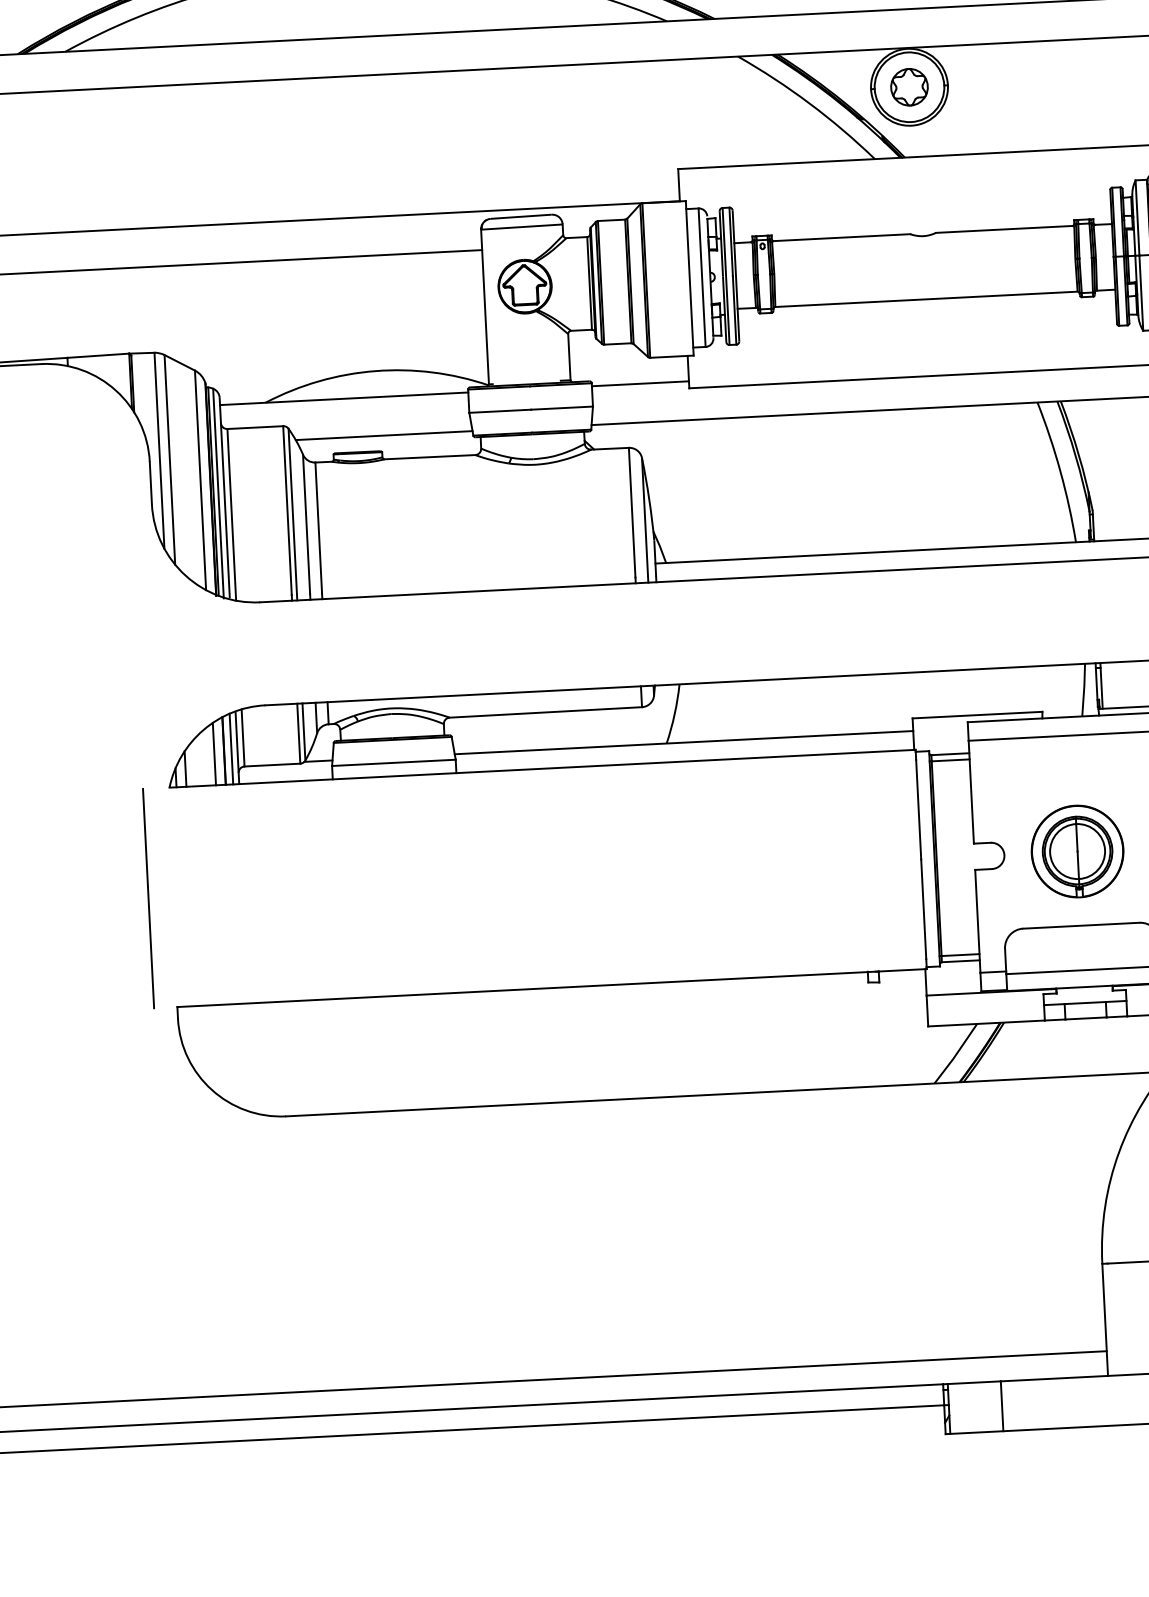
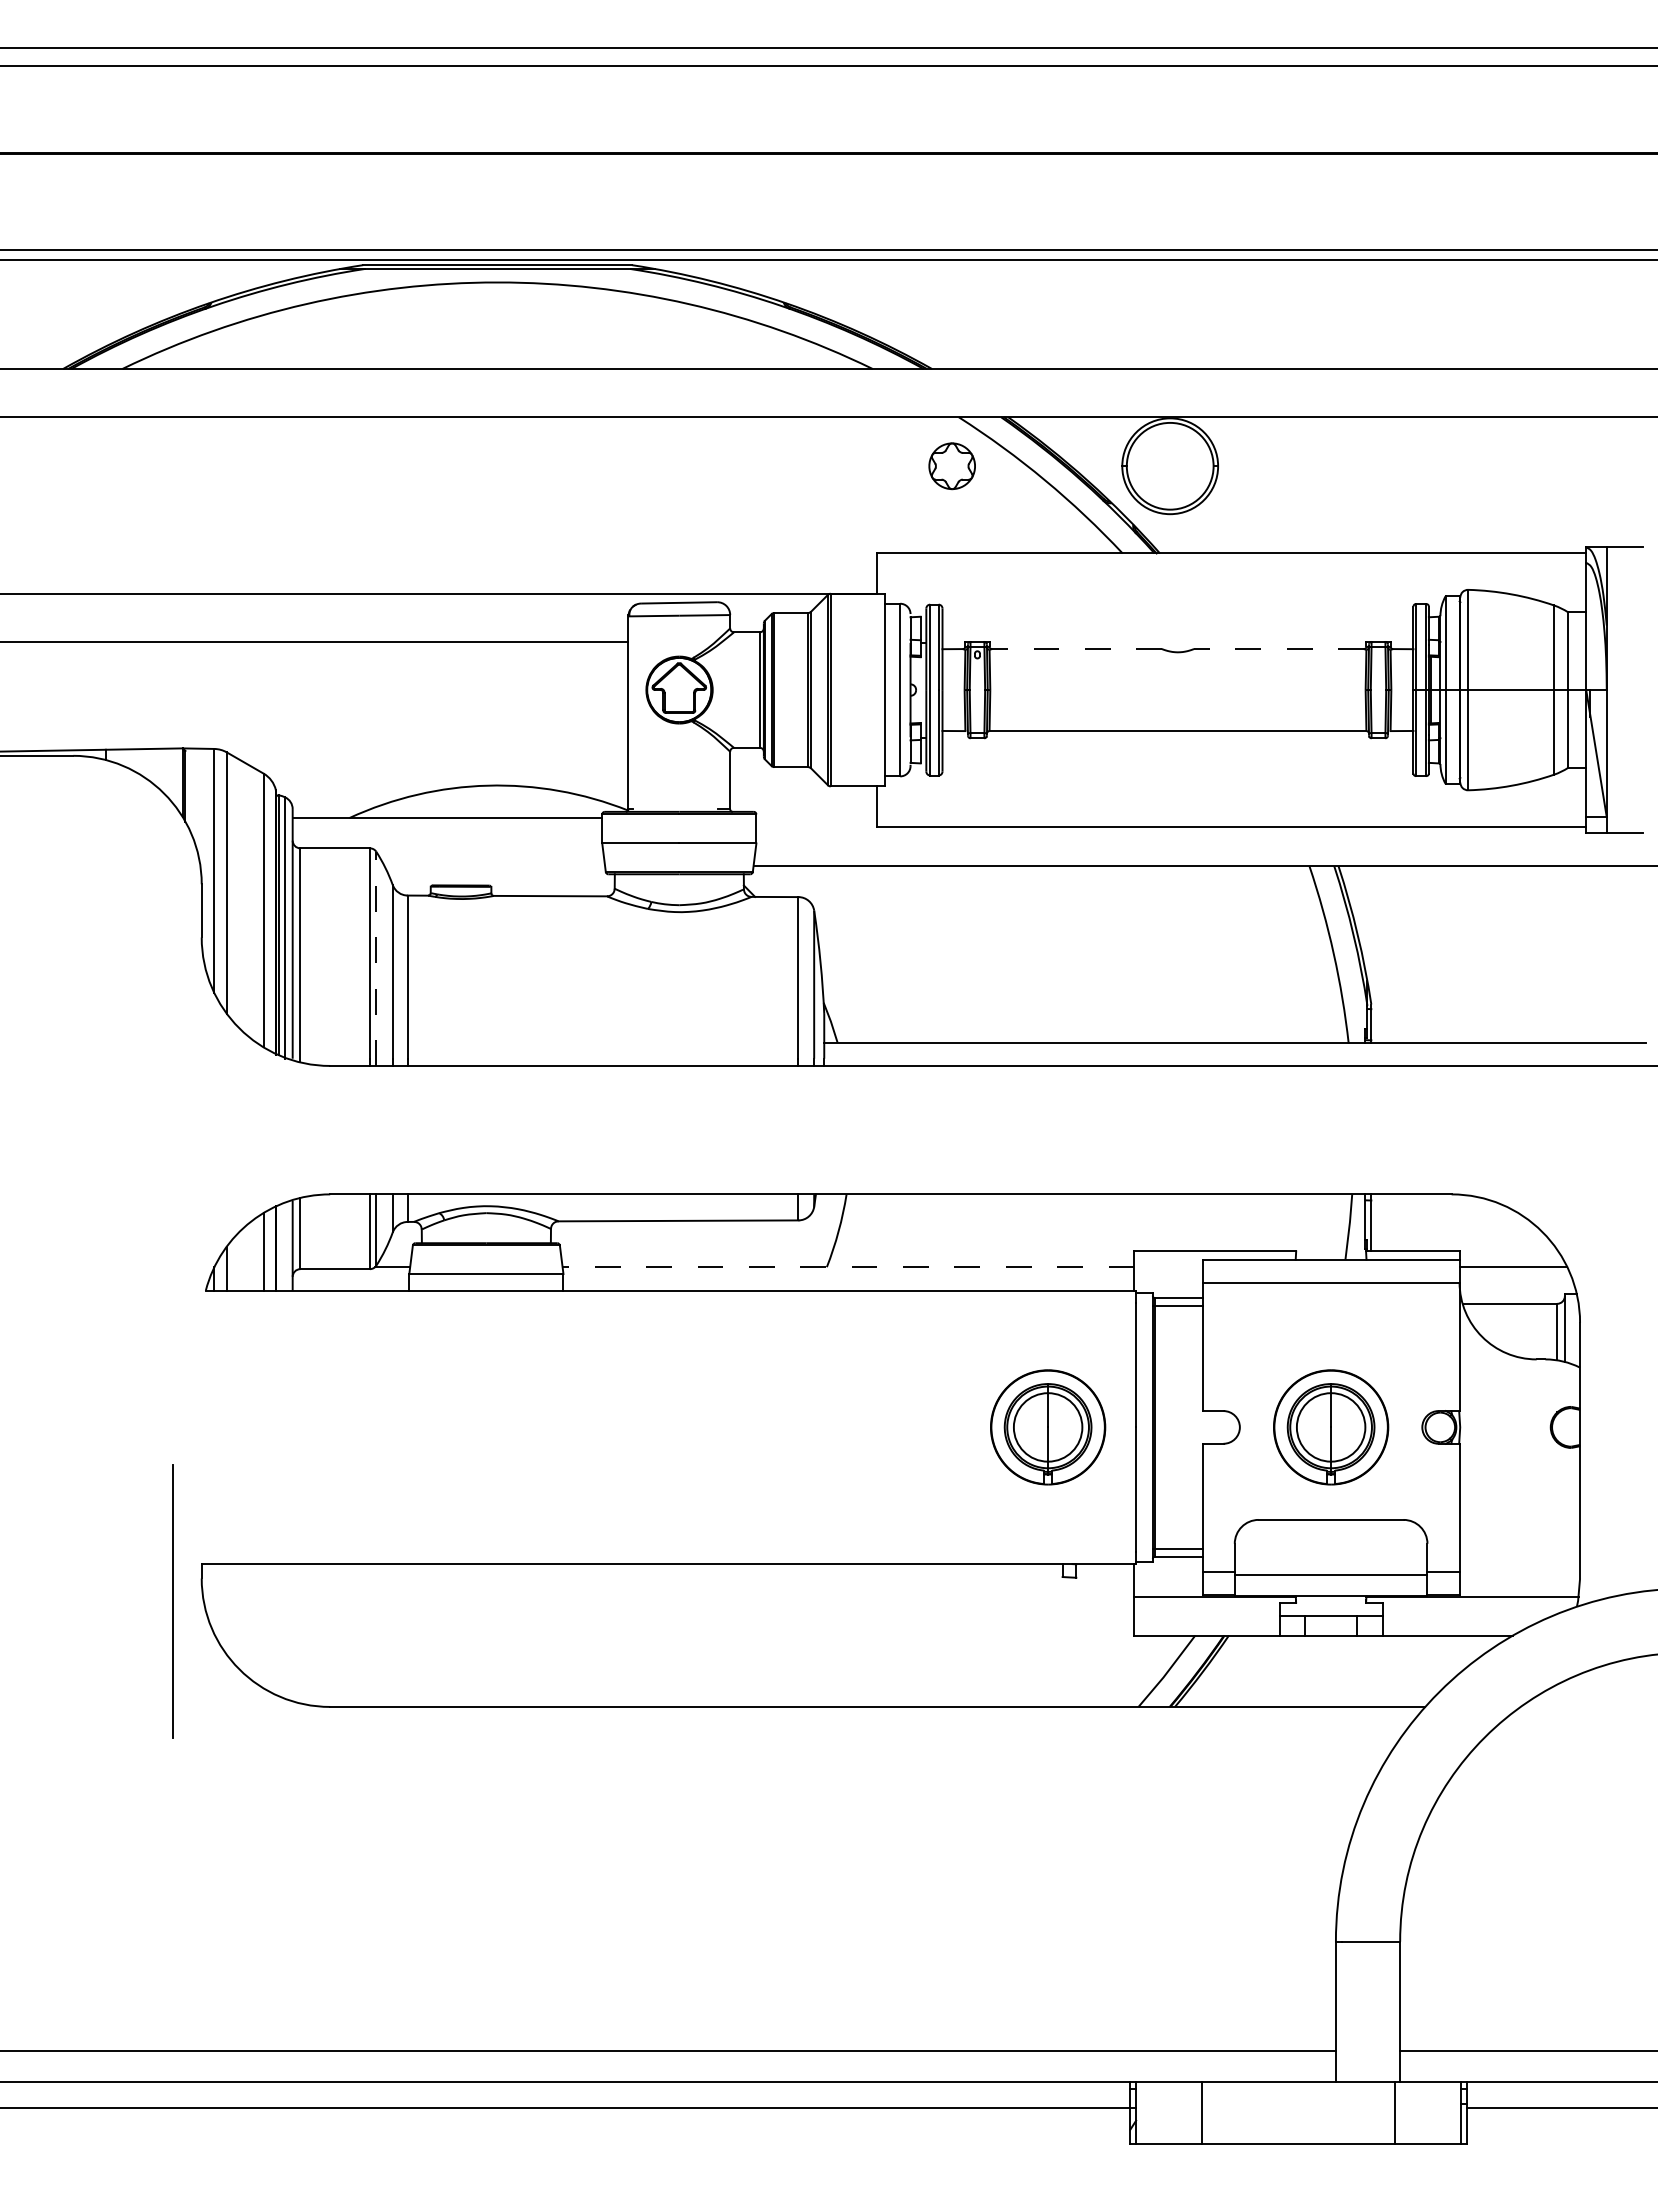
part: (908, 87) -> (951, 466), moved
line: (1003, 229) -> (1278, 649), solid -> dashed
line: (841, 238) -> (1076, 649), solid -> dashed
line: (640, 384) -> (816, 818), removed
line: (383, 435) -> (494, 866), removed
line: (292, 514) -> (376, 958), solid -> dashed
line: (684, 742) -> (848, 1267), solid -> dashed
line: (231, 748) -> (285, 1246), removed
part: (850, 863) -> (1048, 1427), added
line: (148, 898) -> (172, 1601), moved

